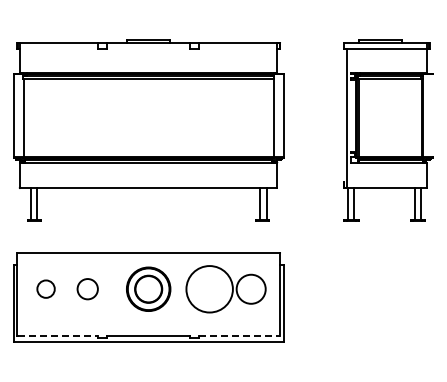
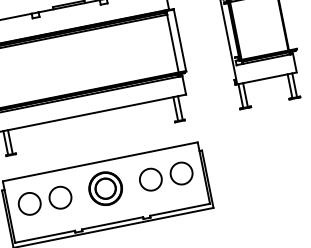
circle: (45, 288) -> (29, 203), size x1.67
circle: (87, 288) -> (60, 197), size x1.43
circle: (209, 288) -> (150, 179), size x0.62
line: (58, 335) -> (45, 236), dashed -> solid
line: (240, 335) -> (180, 209), dashed -> solid

